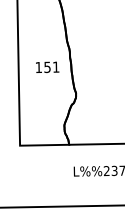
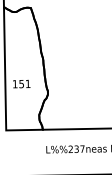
text: (47, 67) -> (21, 84), moved

